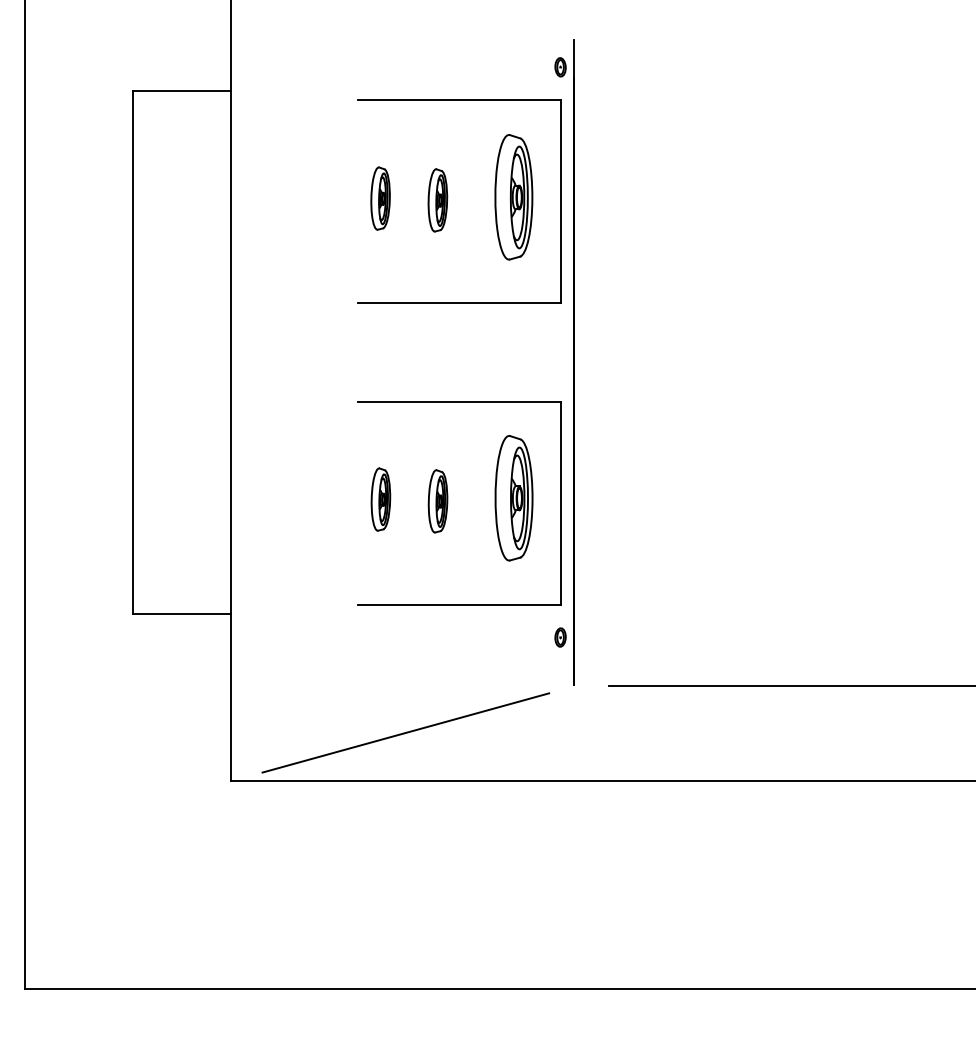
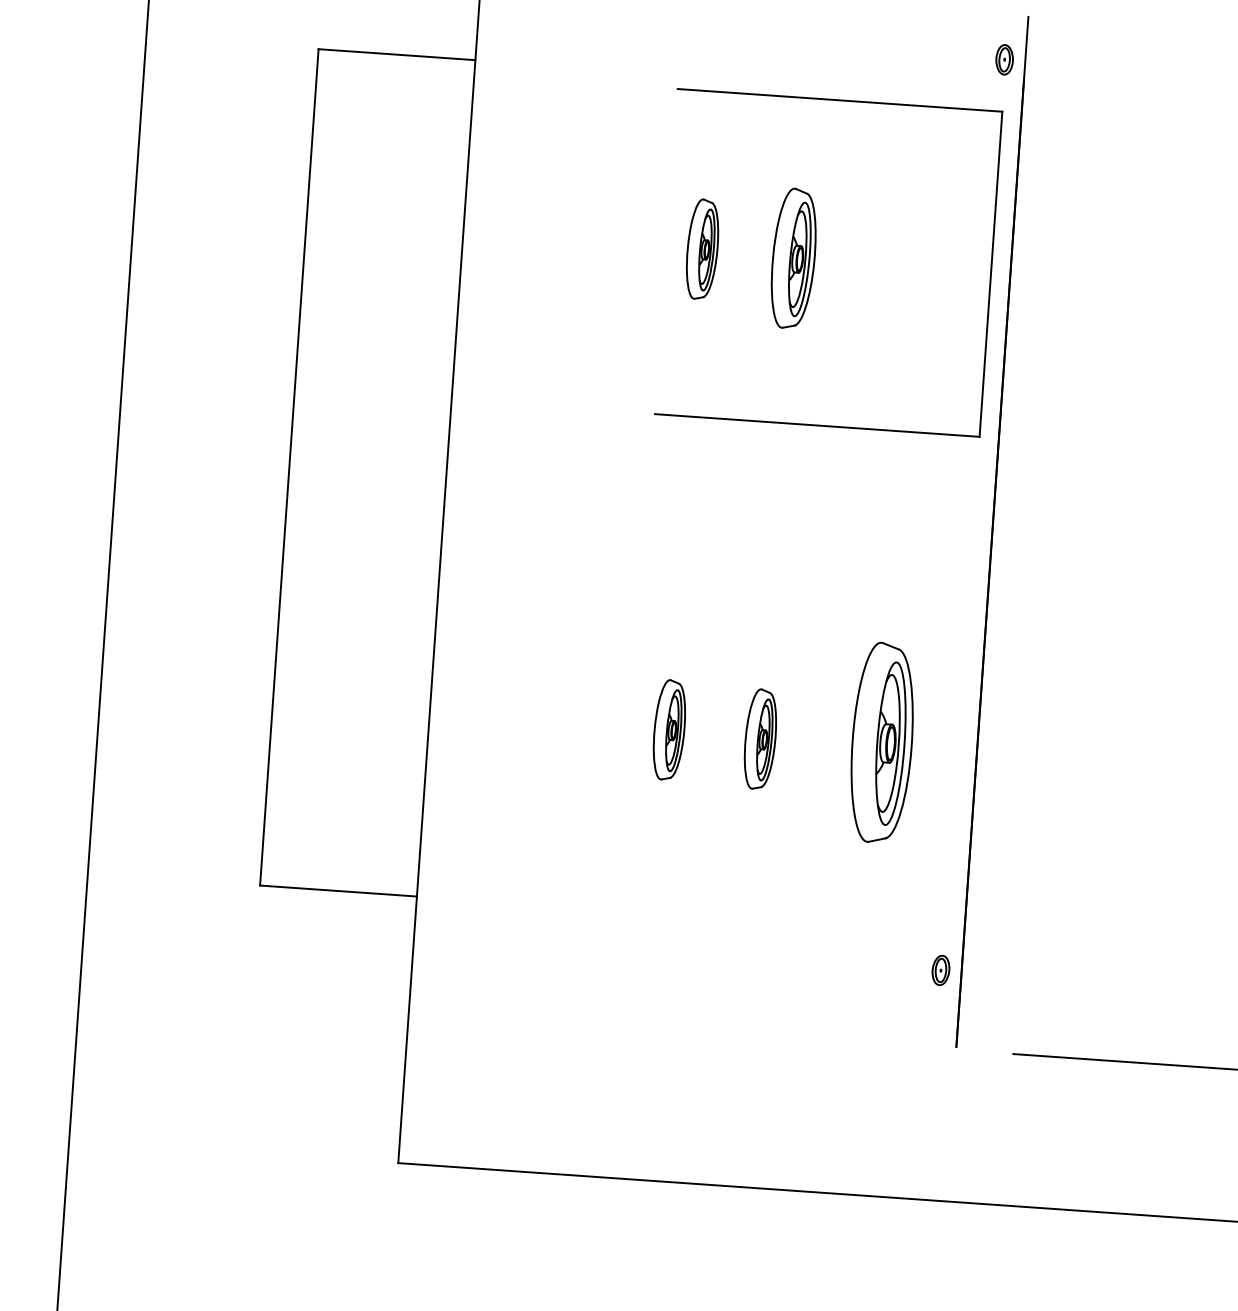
part: (513, 197) -> (914, 262), removed
part: (437, 200) -> (793, 258), size x1.4
part: (459, 402) -> (805, 583), removed
line: (405, 732) -> (682, 1104), removed

